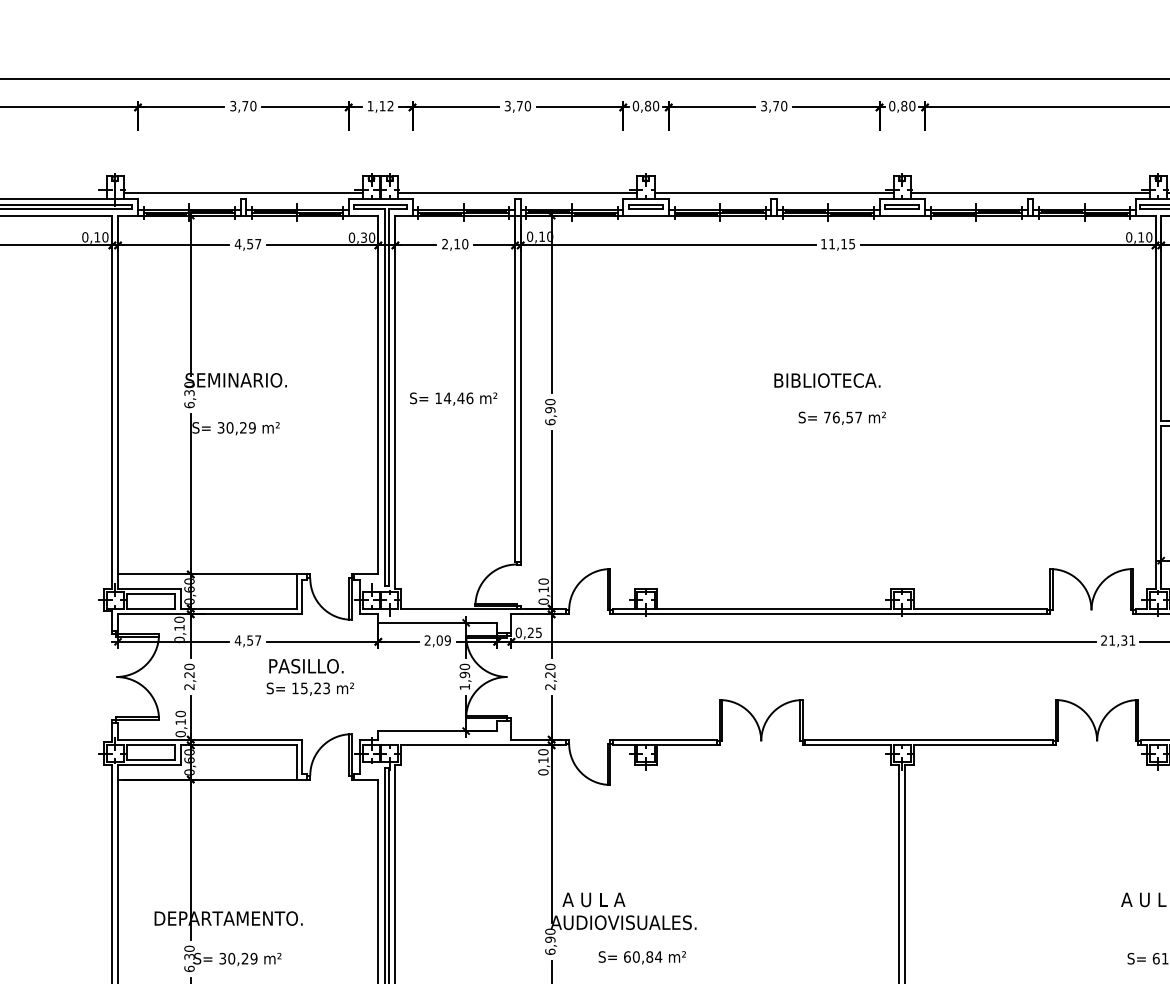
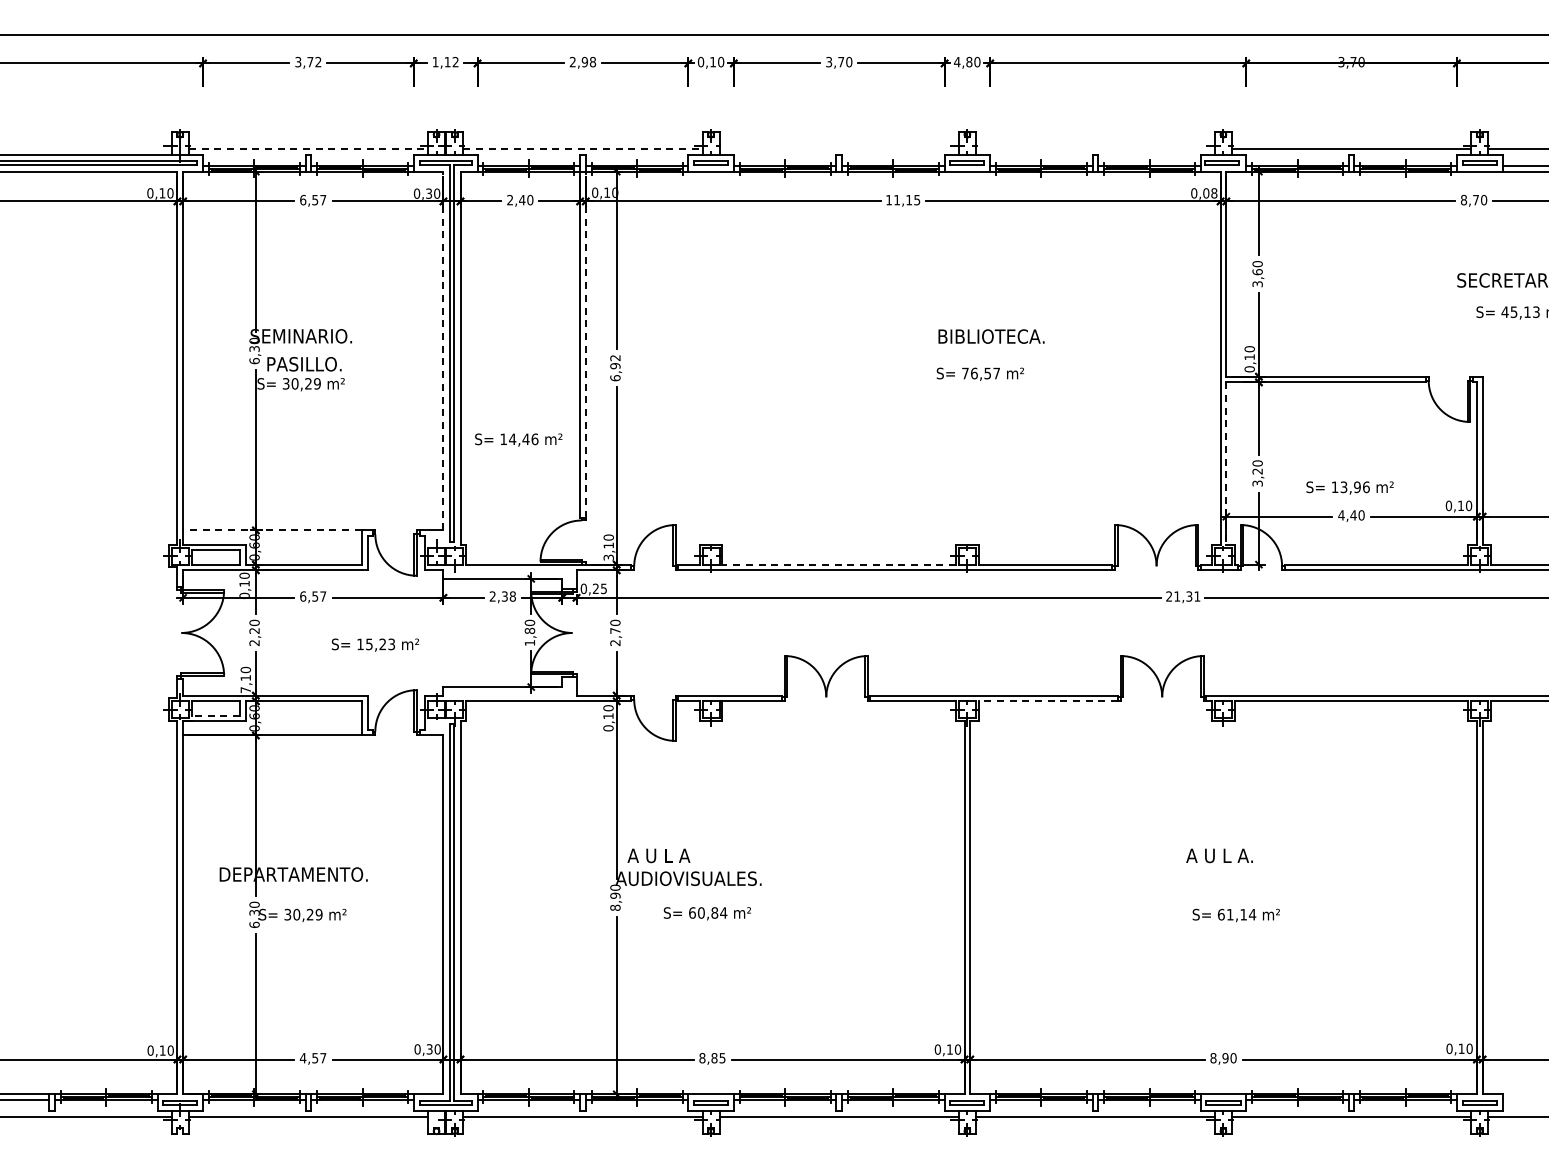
text: (517, 105) -> (582, 61), 3,70 -> 2,98
text: (892, 105) -> (957, 61), 0,80 -> 4,80
text: (253, 106) -> (318, 62), 3,70 -> 3,72
text: (648, 106) -> (713, 62), 0,80 -> 0,10
line: (243, 192) -> (308, 148), solid -> dashed
line: (517, 192) -> (582, 148), solid -> dashed
line: (773, 192) -> (838, 148), removed
line: (1029, 192) -> (1094, 148), removed
text: (1145, 237) -> (1210, 193), 0,10 -> 0,08
text: (237, 243) -> (302, 199), 4,57 -> 6,57
text: (457, 244) -> (522, 200), 2,10 -> 2,40
text: (827, 380) -> (991, 336), moved
line: (520, 388) -> (585, 344), solid -> dashed
line: (378, 394) -> (443, 350), solid -> dashed
text: (453, 398) -> (518, 439), moved
text: (550, 402) -> (615, 358), 6,90 -> 6,92
text: (841, 417) -> (979, 373), moved
line: (1161, 508) -> (1226, 464), solid -> dashed
line: (207, 574) -> (272, 530), solid -> dashed
text: (543, 601) -> (608, 557), 0,10 -> 3,10
line: (774, 608) -> (839, 564), solid -> dashed
text: (237, 640) -> (302, 596), 4,57 -> 6,57
text: (443, 640) -> (508, 596), 2,09 -> 2,38
text: (306, 666) -> (304, 364), moved
text: (465, 674) -> (530, 630), 1,90 -> 1,80
text: (550, 674) -> (615, 630), 2,20 -> 2,70
text: (180, 734) -> (245, 690), 0,10 -> 7,10
line: (983, 745) -> (1048, 701), solid -> dashed
line: (150, 759) -> (215, 715), solid -> dashed
text: (550, 951) -> (615, 907), 6,90 -> 8,90

